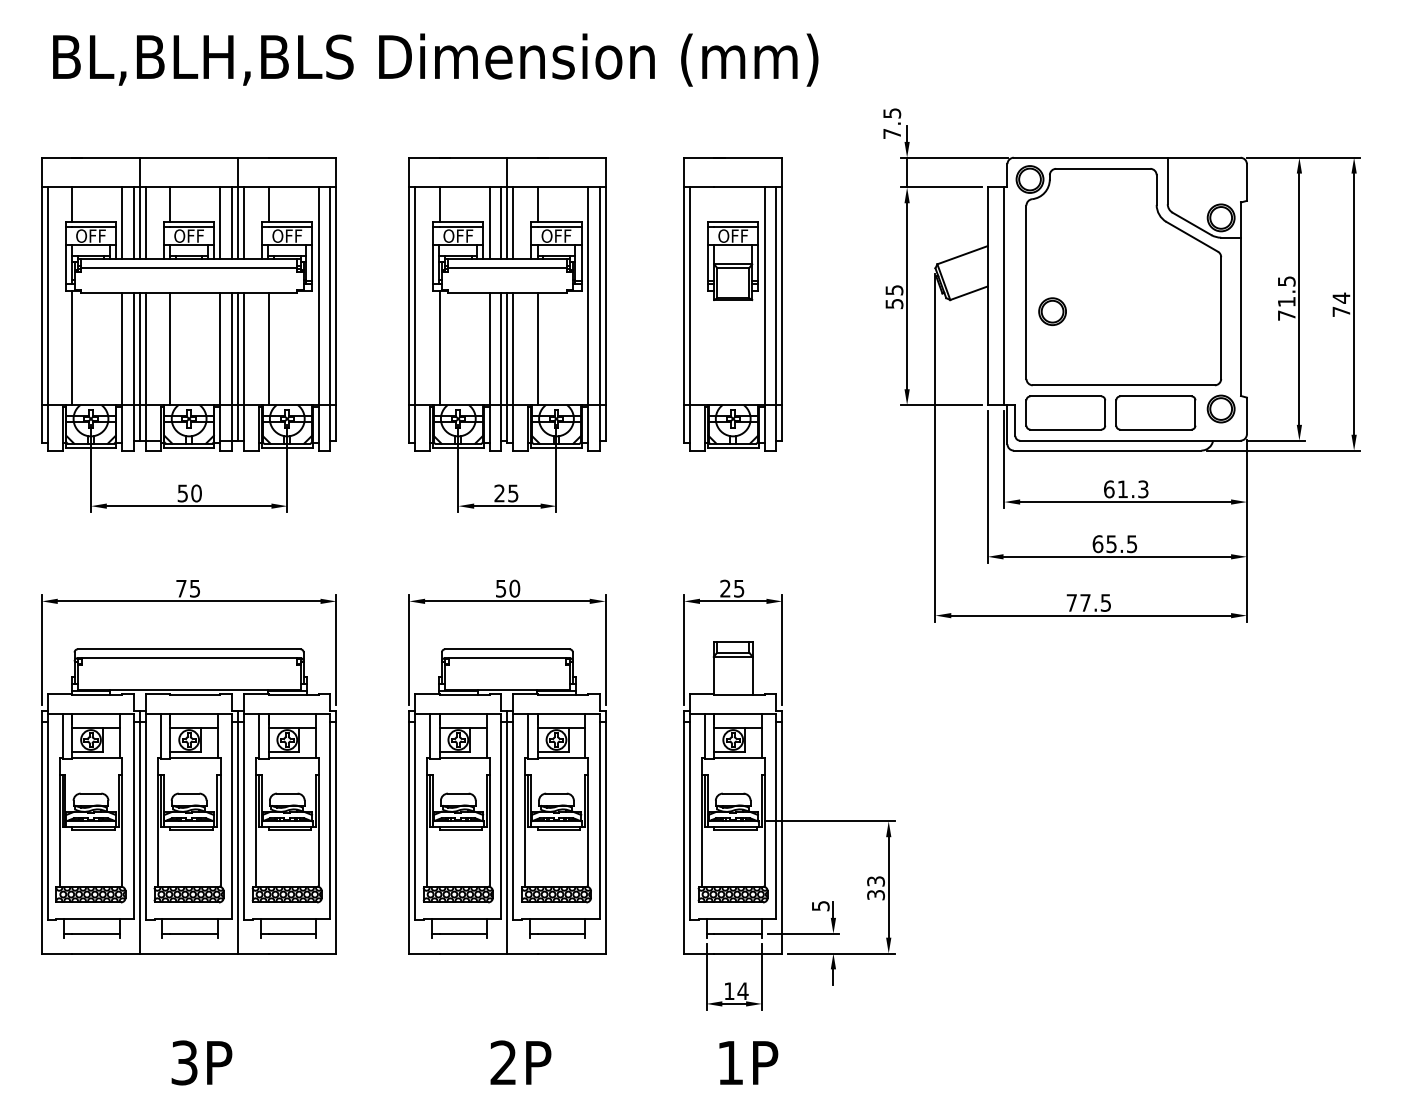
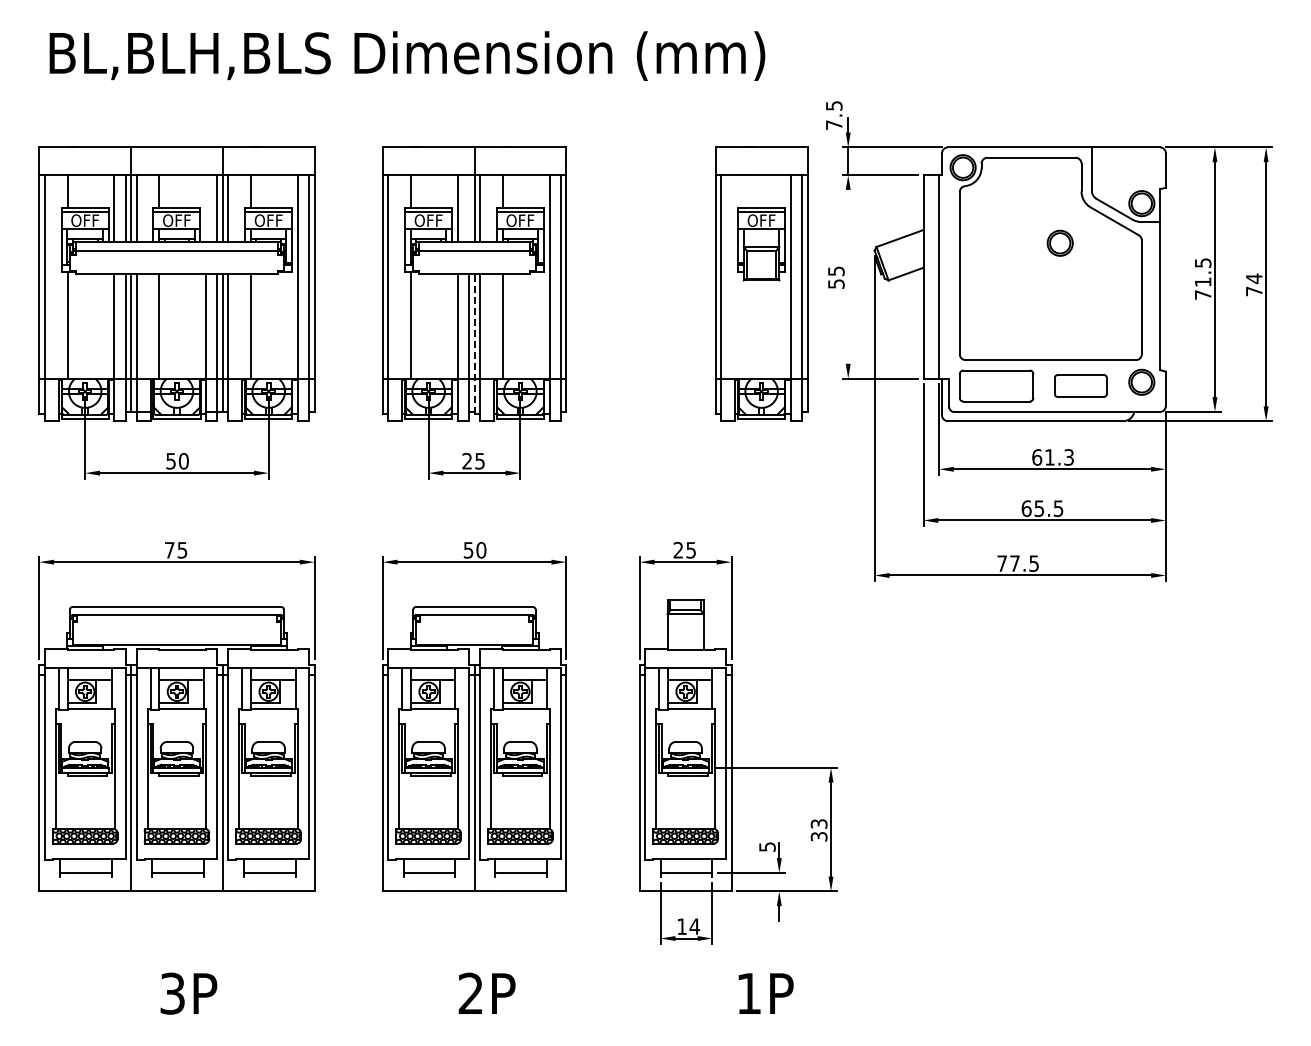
line: (220, 223) -> (206, 208), removed
line: (500, 223) -> (468, 208), removed
line: (907, 295) -> (848, 276), removed
part: (733, 303) -> (761, 283), moved
part: (1051, 310) -> (1059, 242), moved
line: (507, 367) -> (474, 343), solid -> dashed
part: (1155, 412) -> (1080, 385), size x0.7
text: (748, 1062) -> (765, 993), moved

